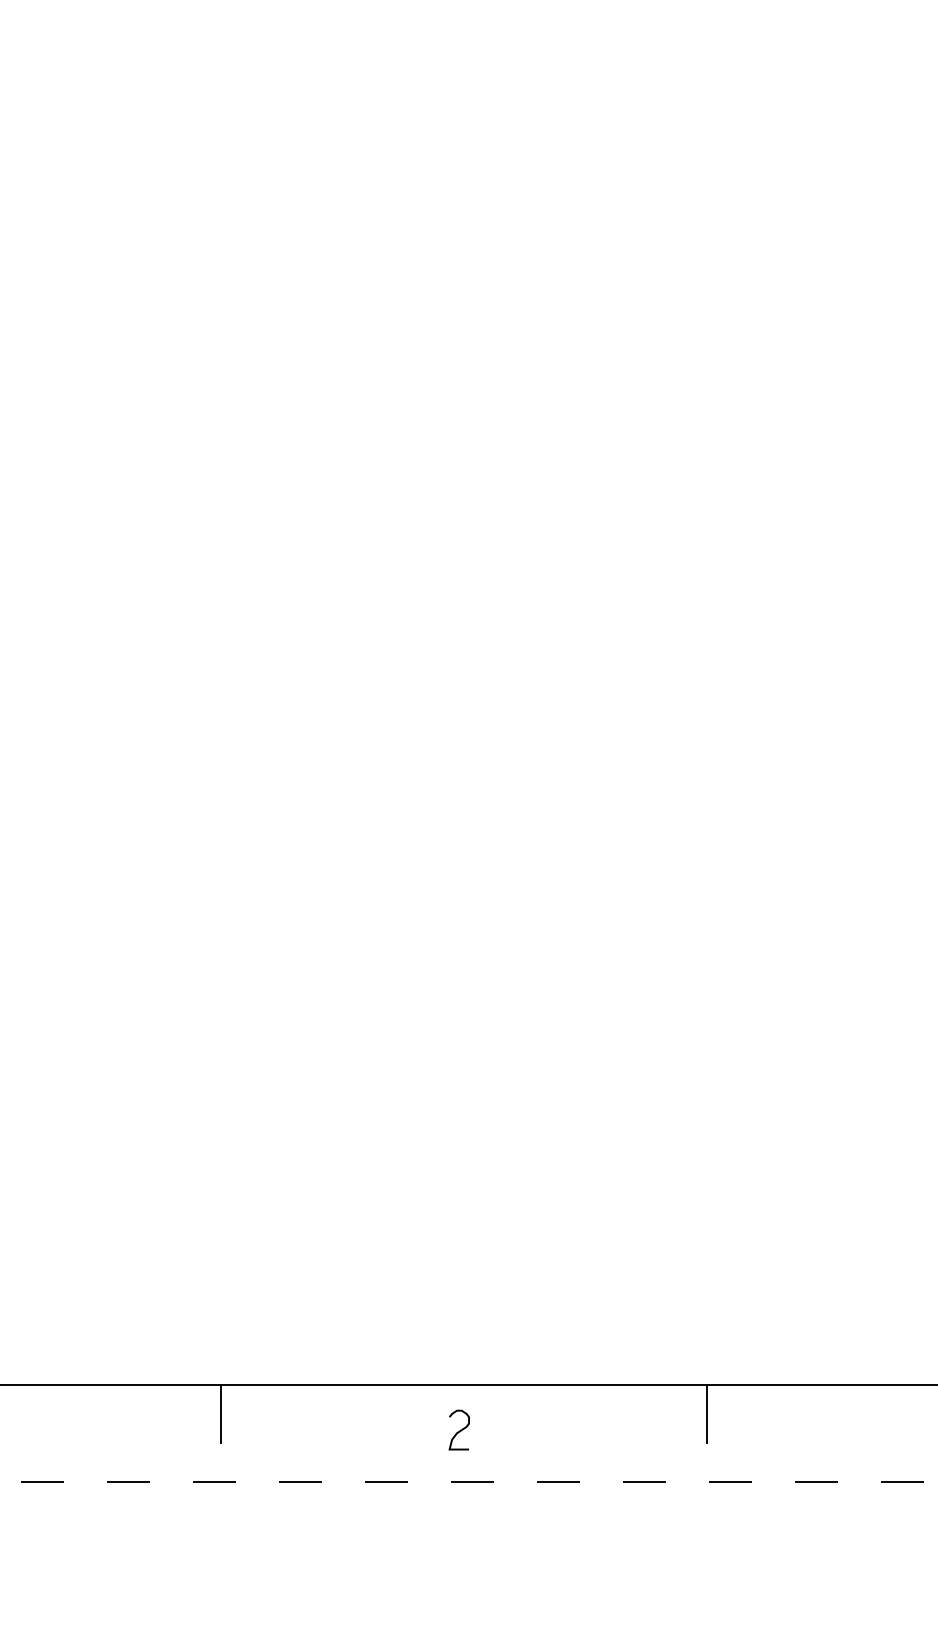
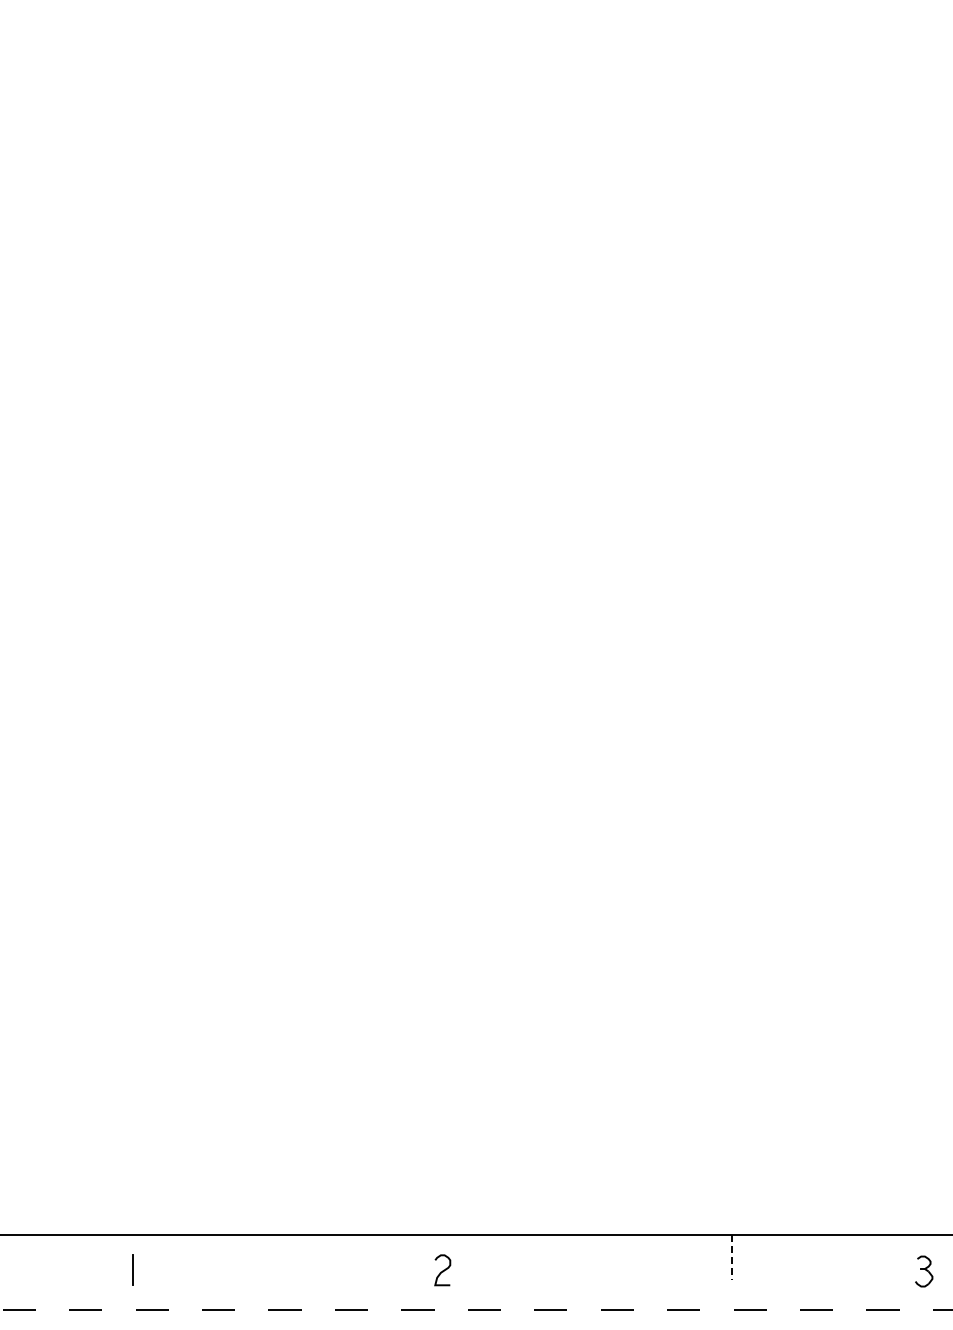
line: (220, 1413) -> (356, 1257), removed
line: (706, 1414) -> (731, 1258), solid -> dashed
curve: (458, 1430) -> (442, 1270), moved

